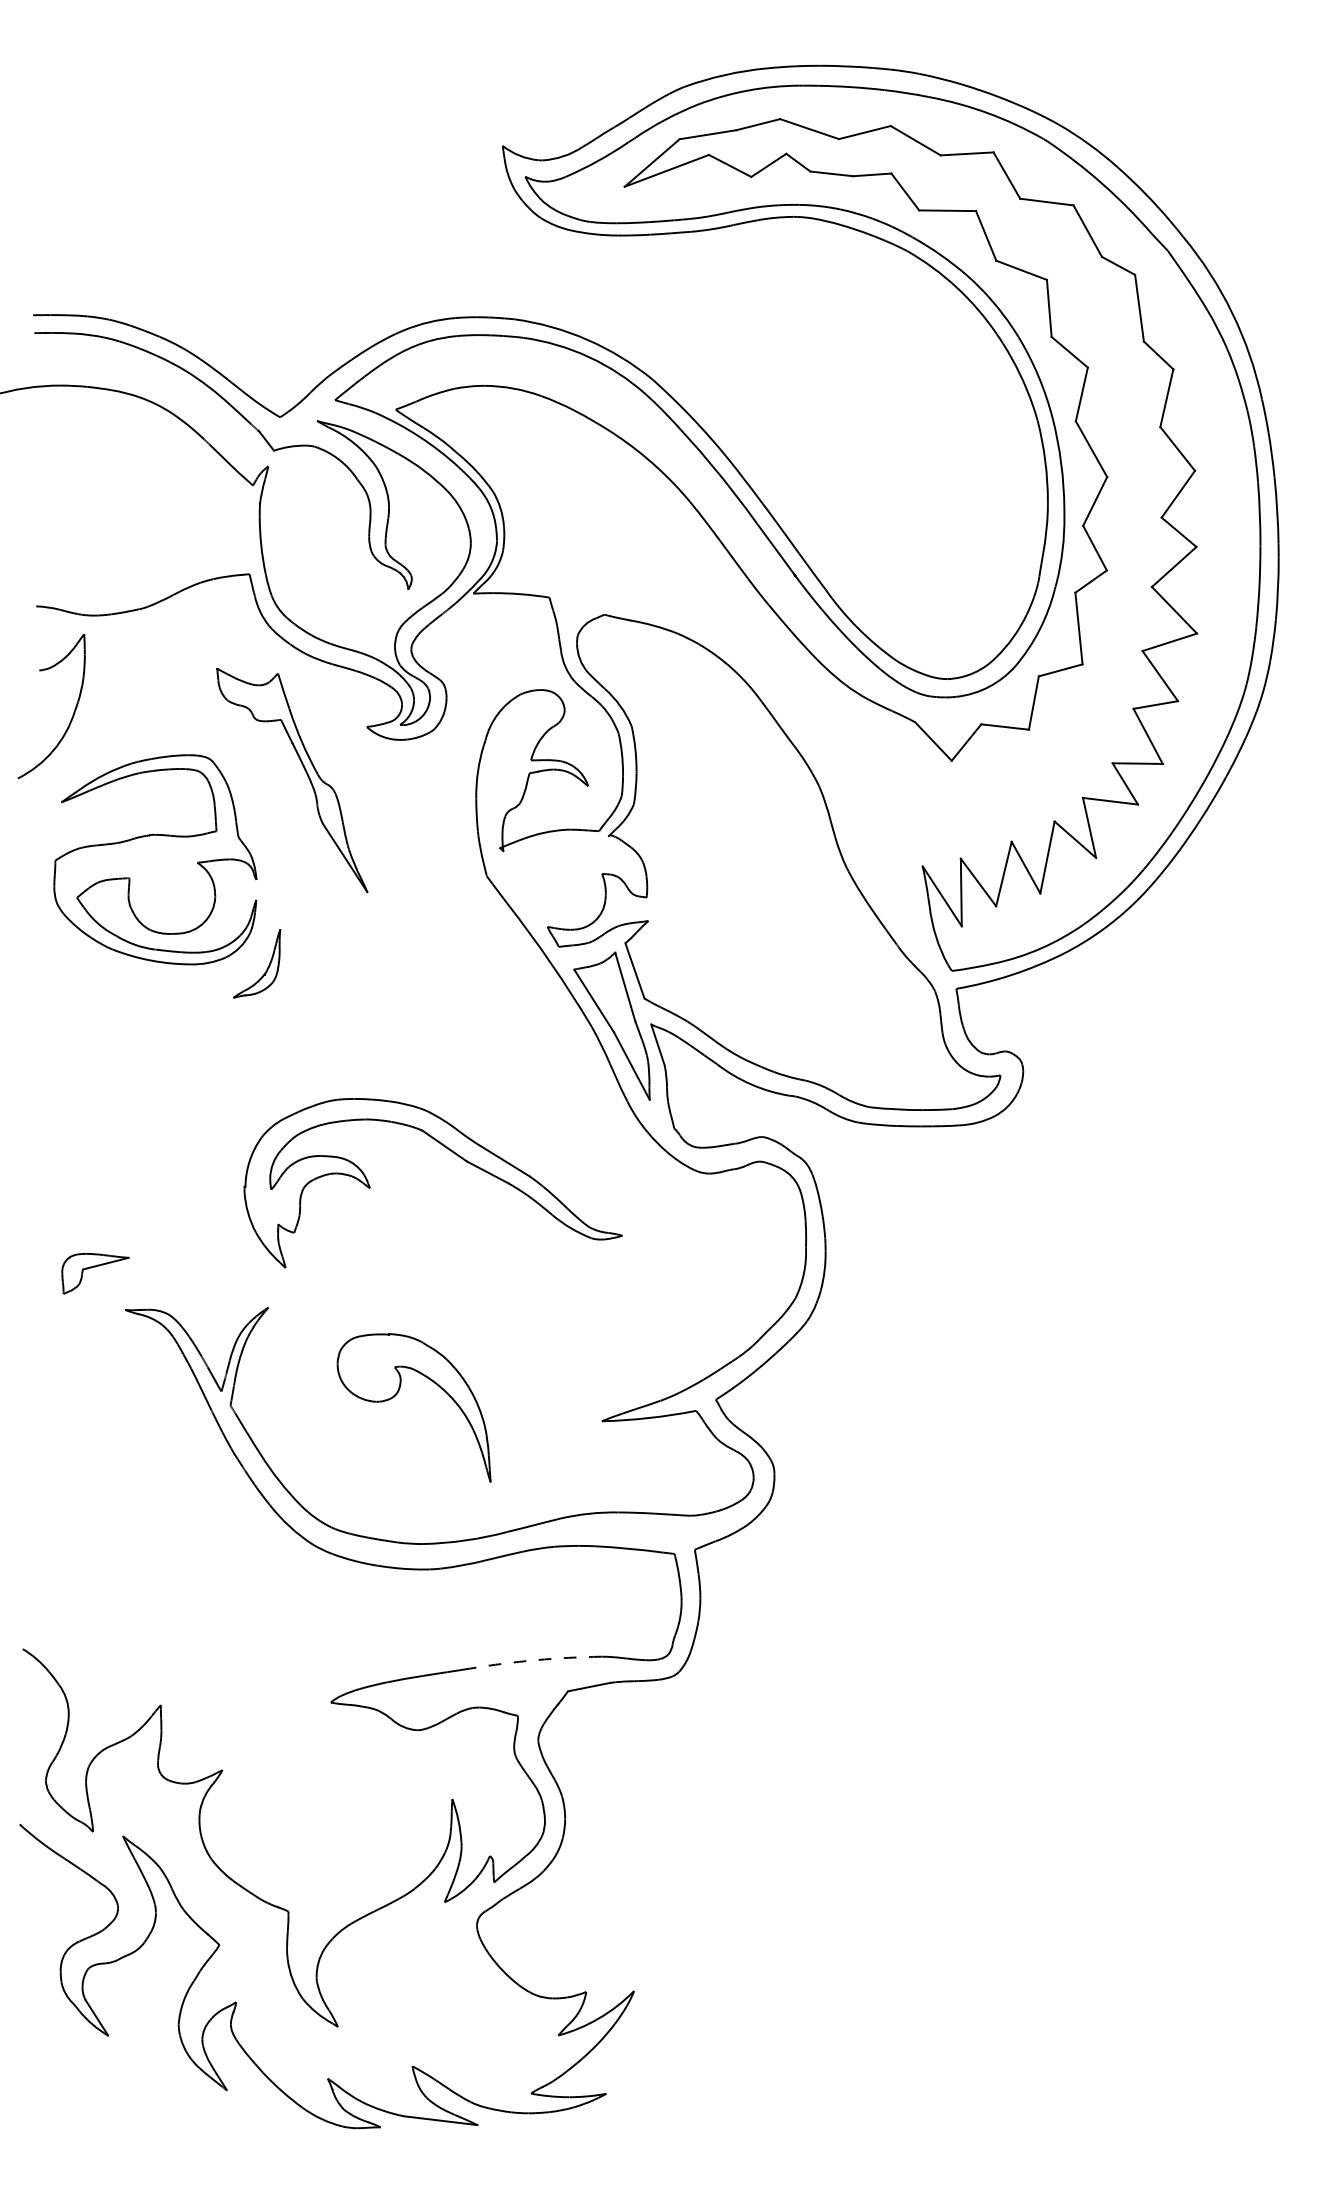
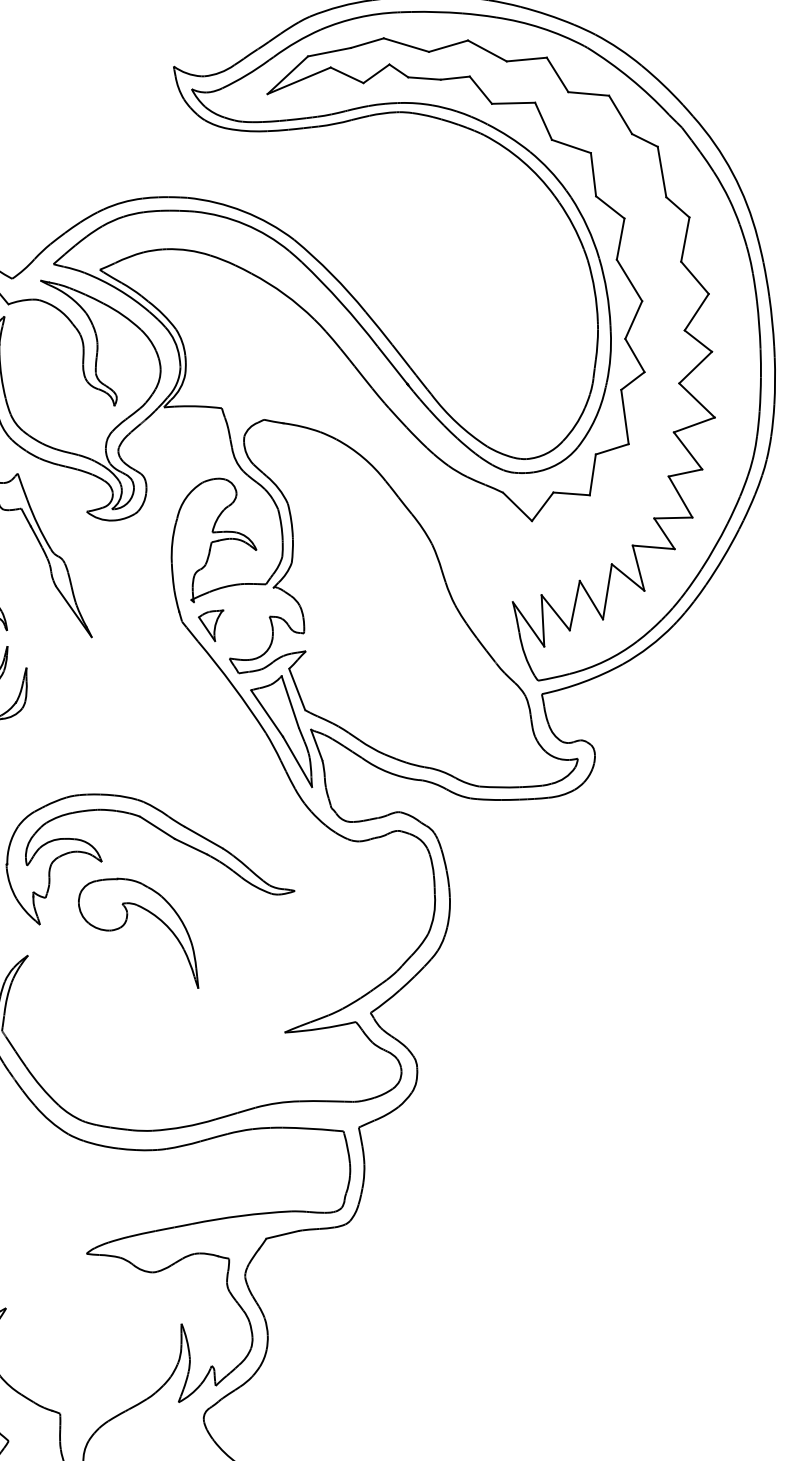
part: (525, 883) -> (211, 626), added
part: (397, 1394) -> (125, 924), moved
arc: (536, 1660) -> (241, 1216), dashed -> solid

